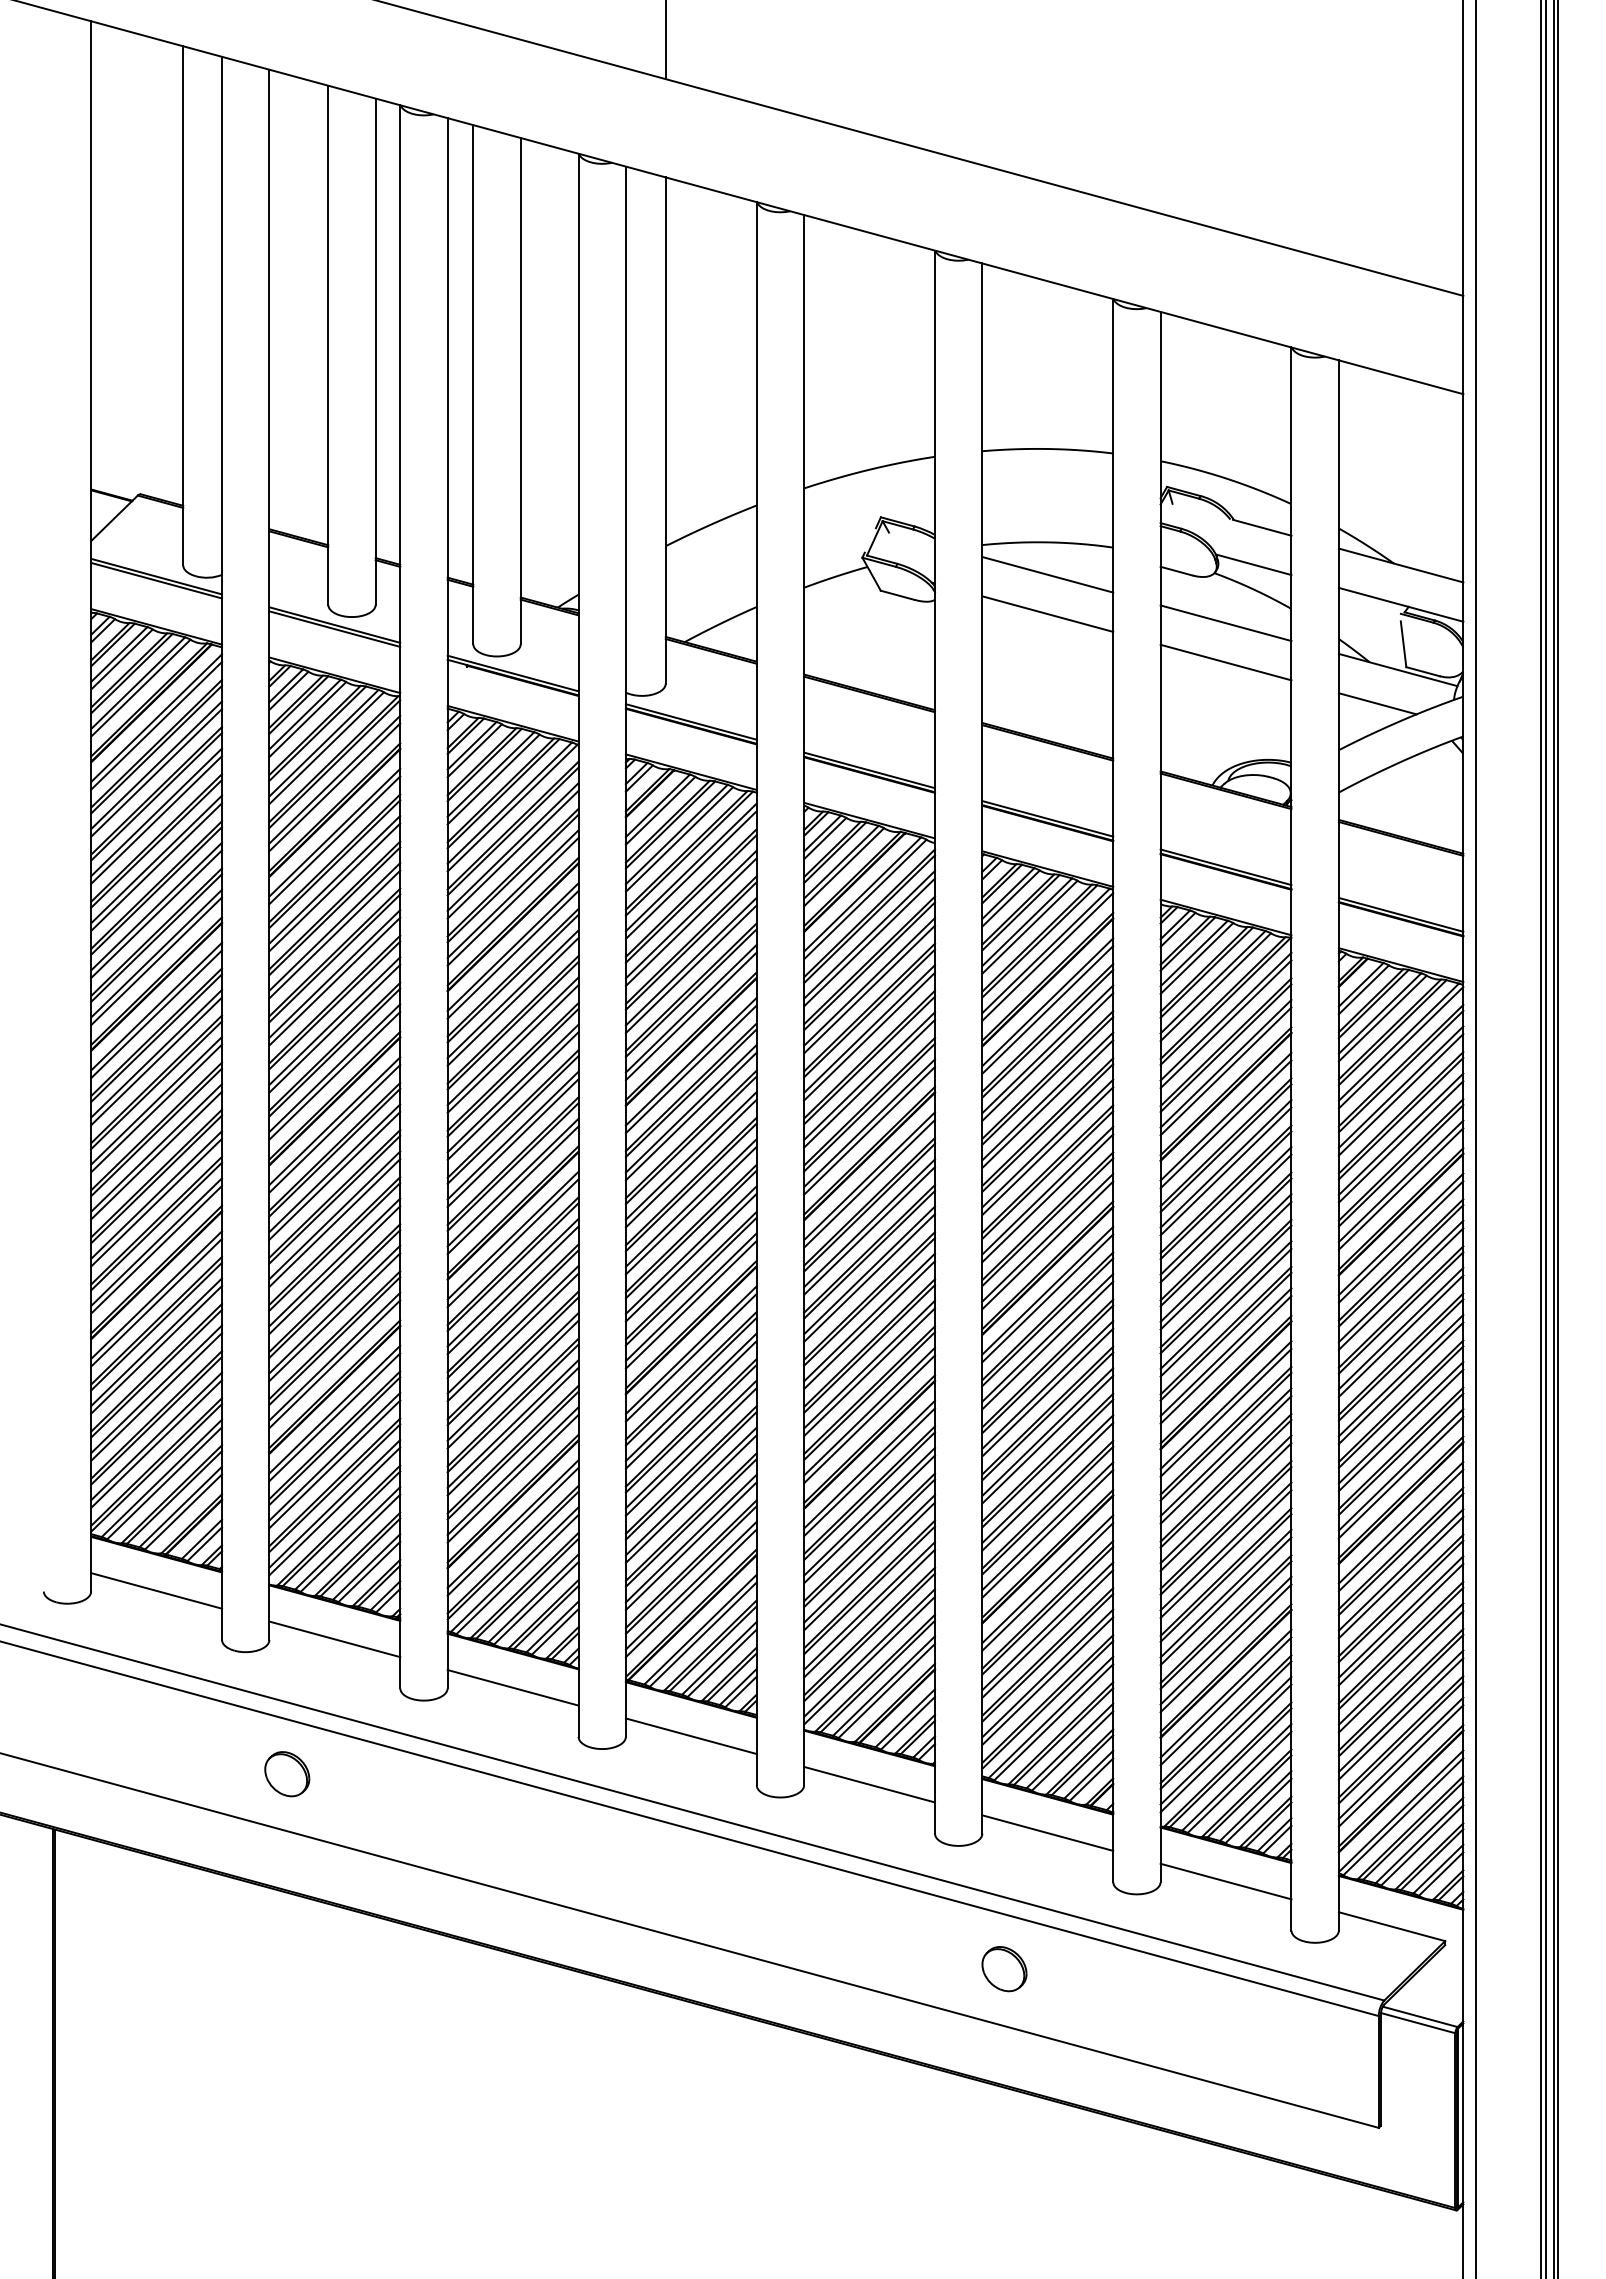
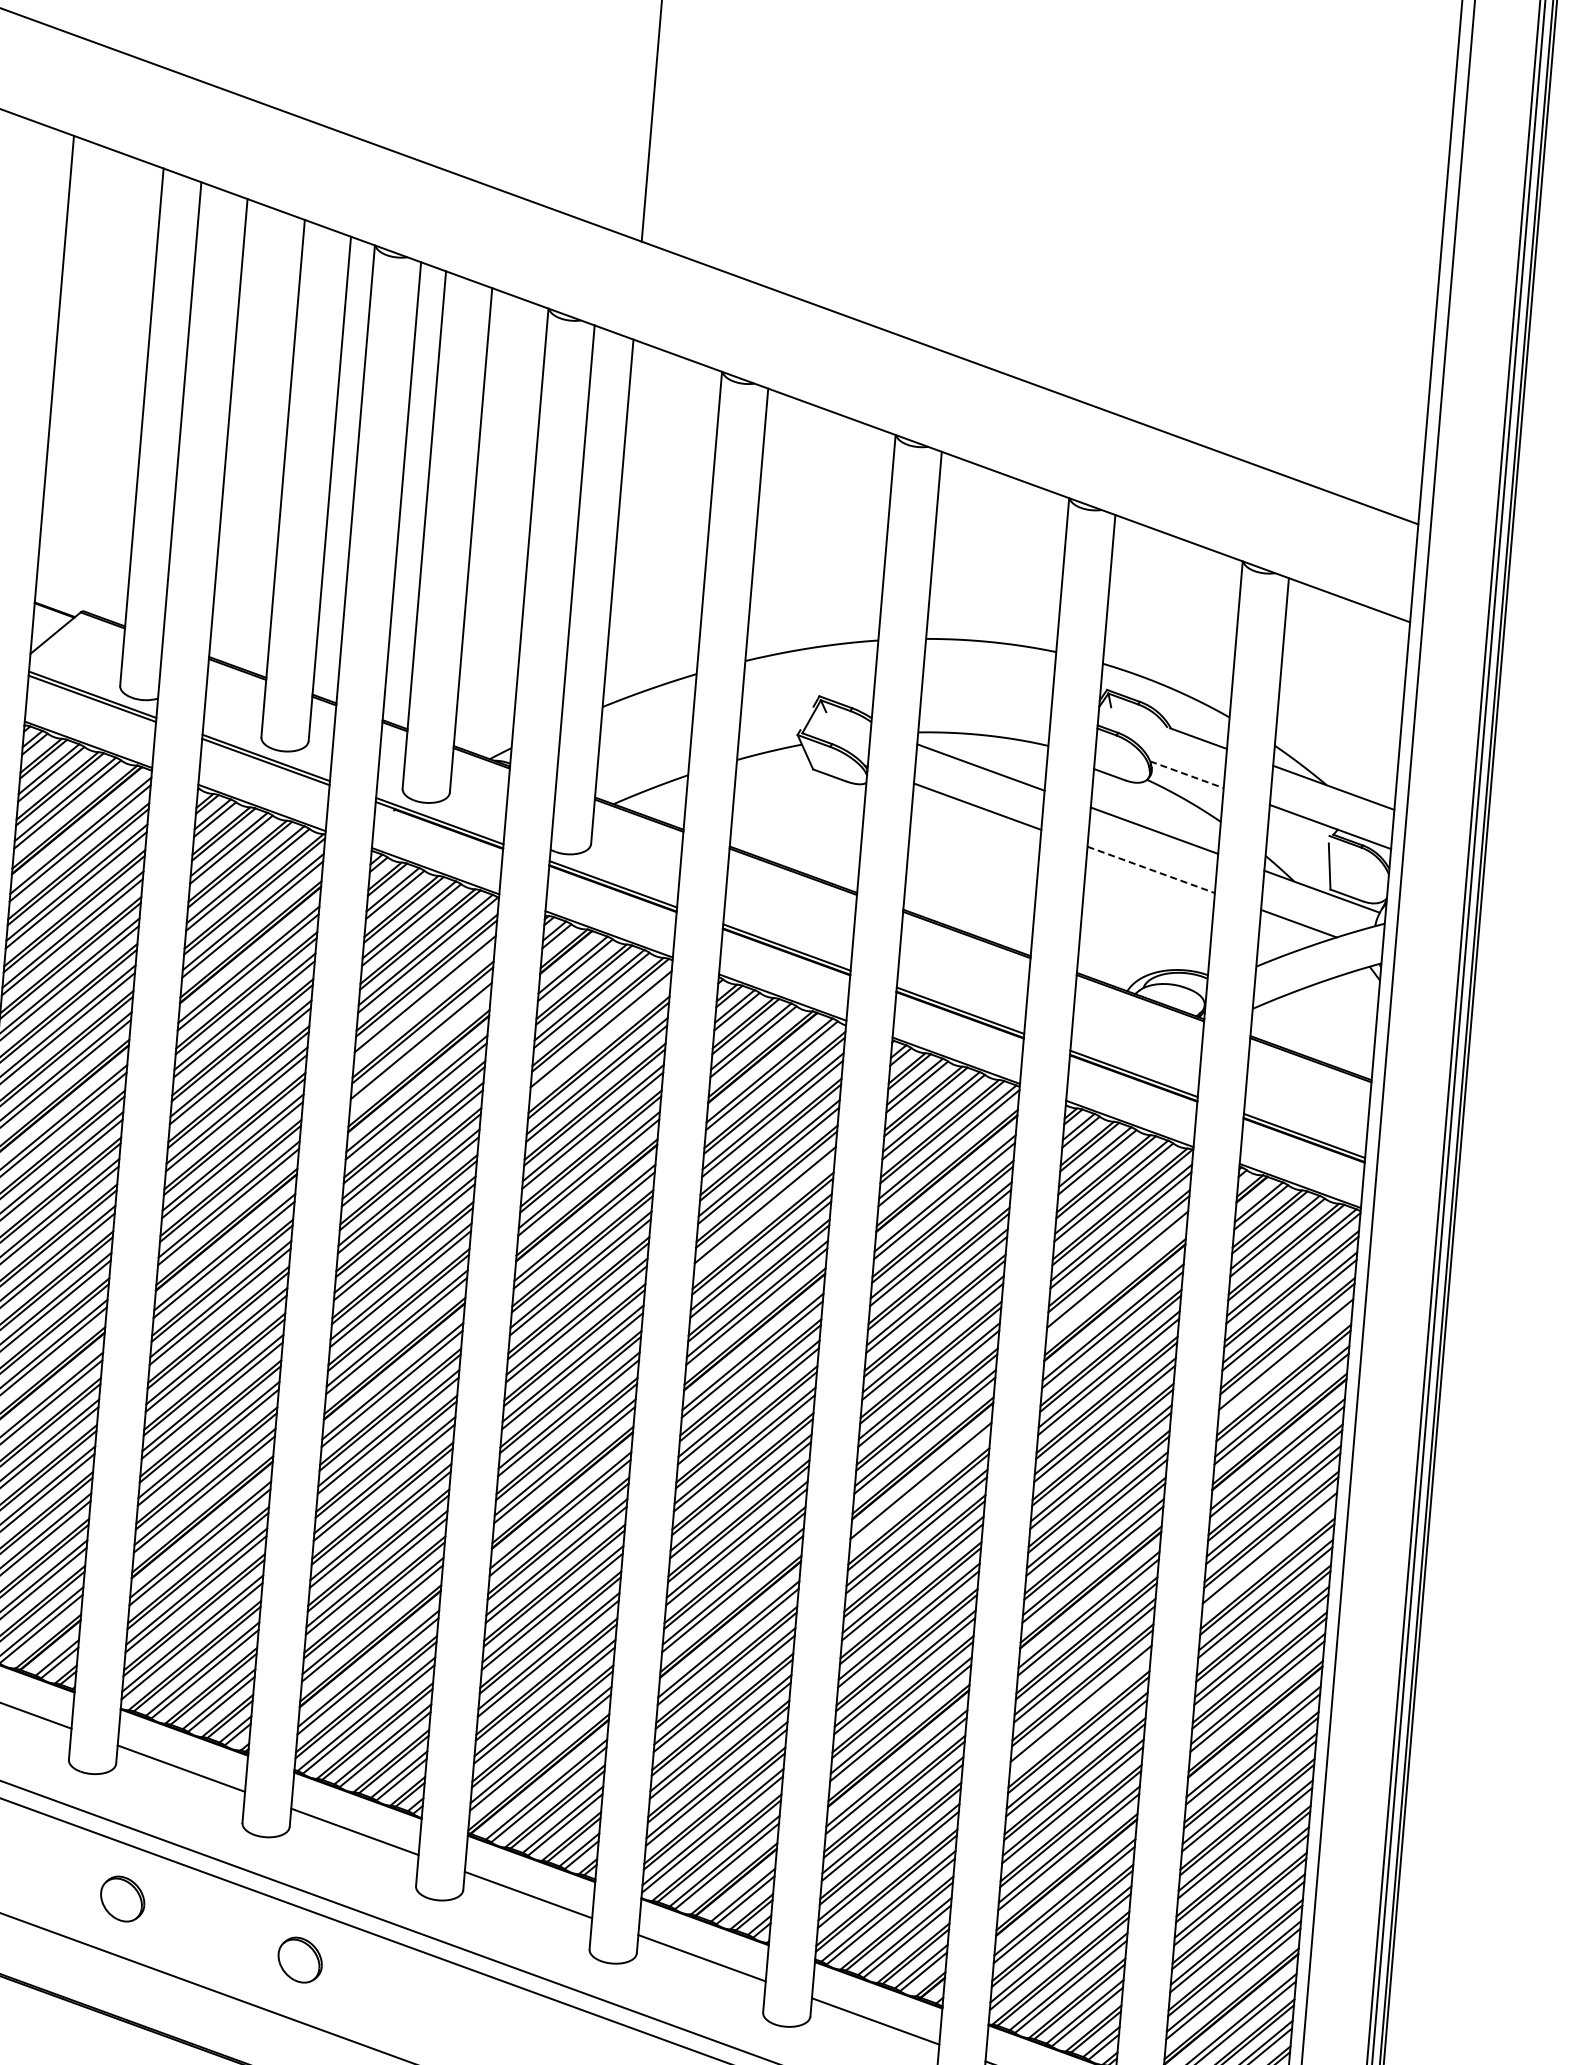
line: (1254, 564) -> (1187, 774), solid -> dashed
line: (1226, 662) -> (1151, 869), solid -> dashed
line: (512, 854) -> (424, 1001), removed
line: (690, 874) -> (599, 1036), removed
line: (512, 901) -> (420, 1048), removed
line: (869, 1036) -> (764, 1212), removed
line: (1225, 1071) -> (1116, 1277), removed
line: (1400, 1141) -> (1284, 1361), removed
line: (1047, 1298) -> (920, 1488), removed
line: (1400, 1335) -> (1268, 1555), removed
line: (1225, 1506) -> (1080, 1710), removed
part: (469, 1820) -> (300, 1960), added

